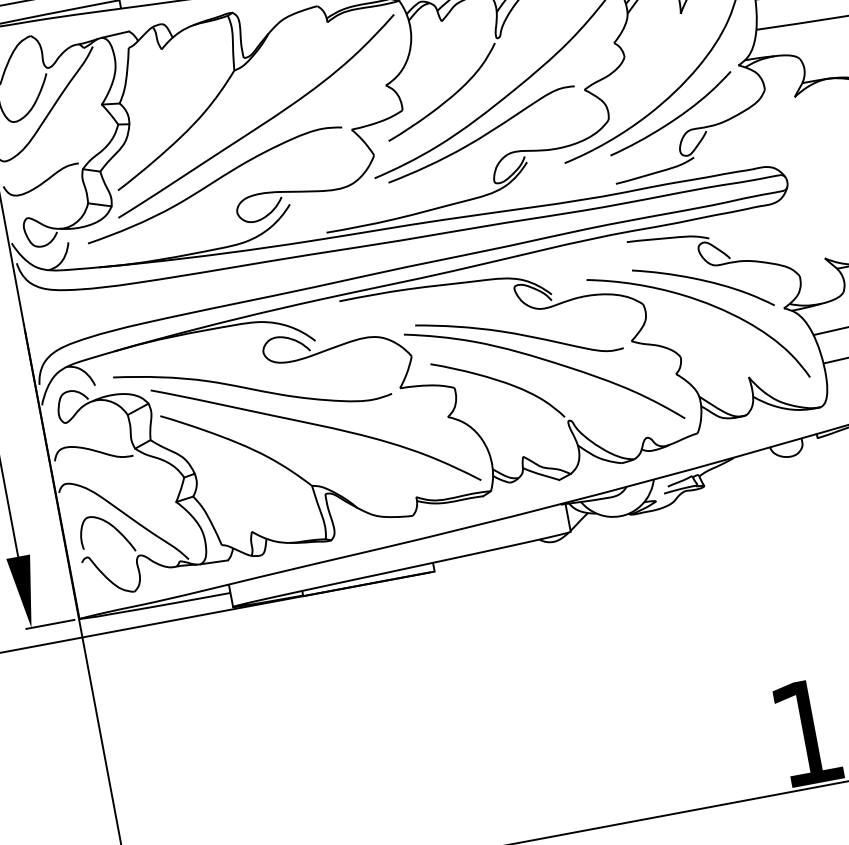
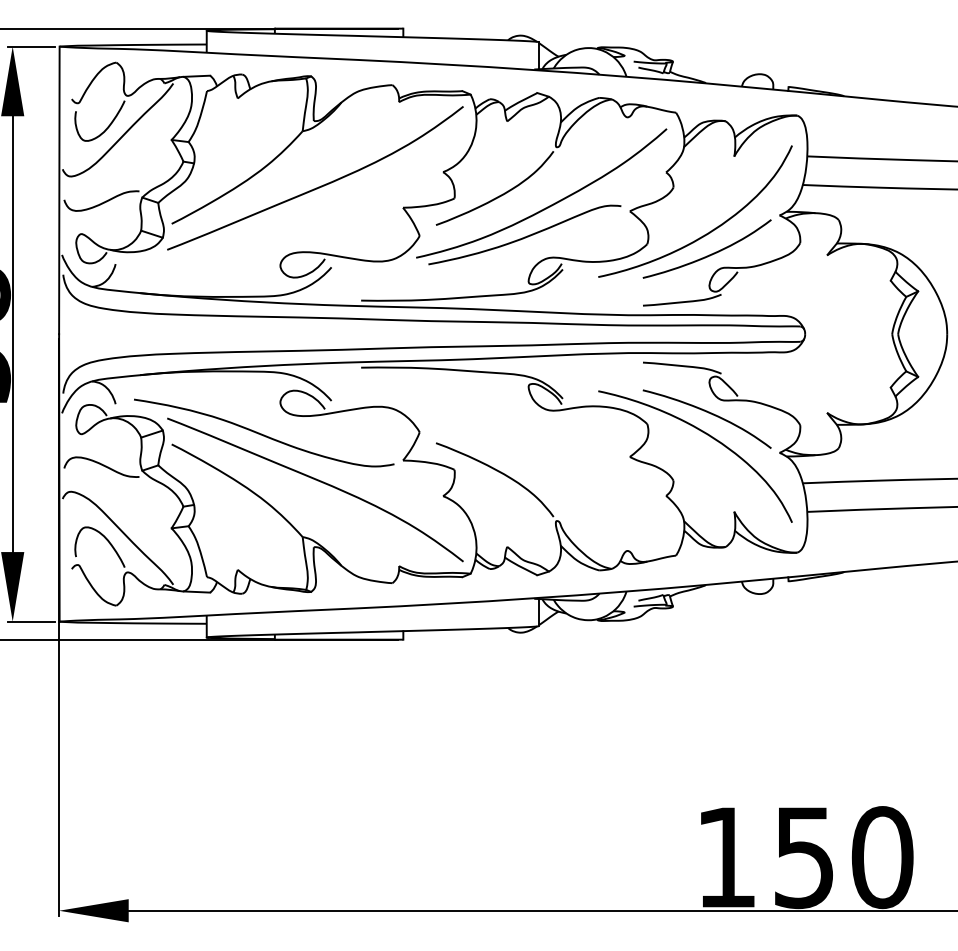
curve: (214, 182) -> (264, 233), removed
part: (547, 361) -> (546, 461), removed

